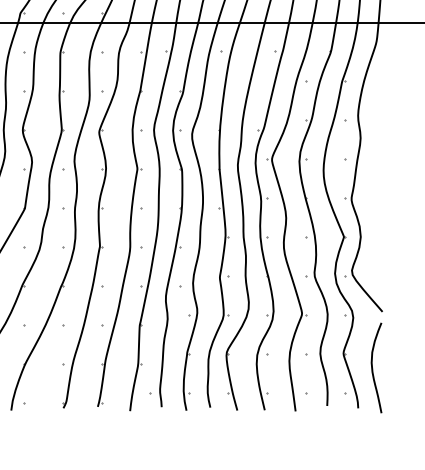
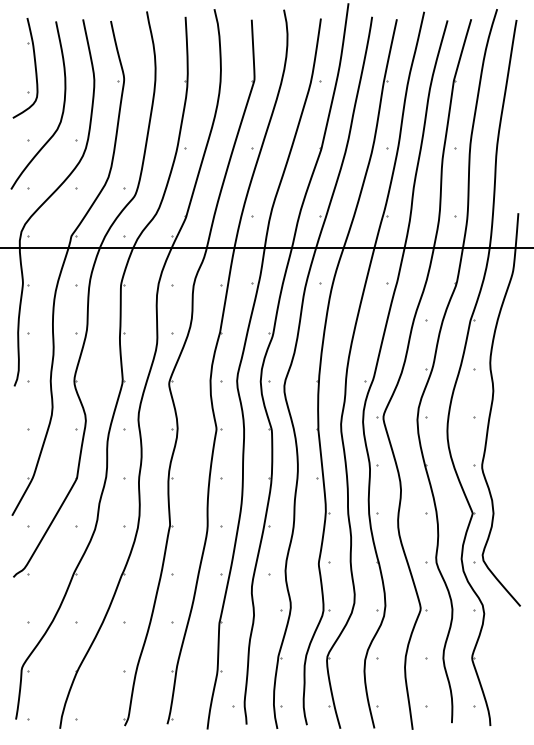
curve: (372, 367) -> (508, 675), removed

